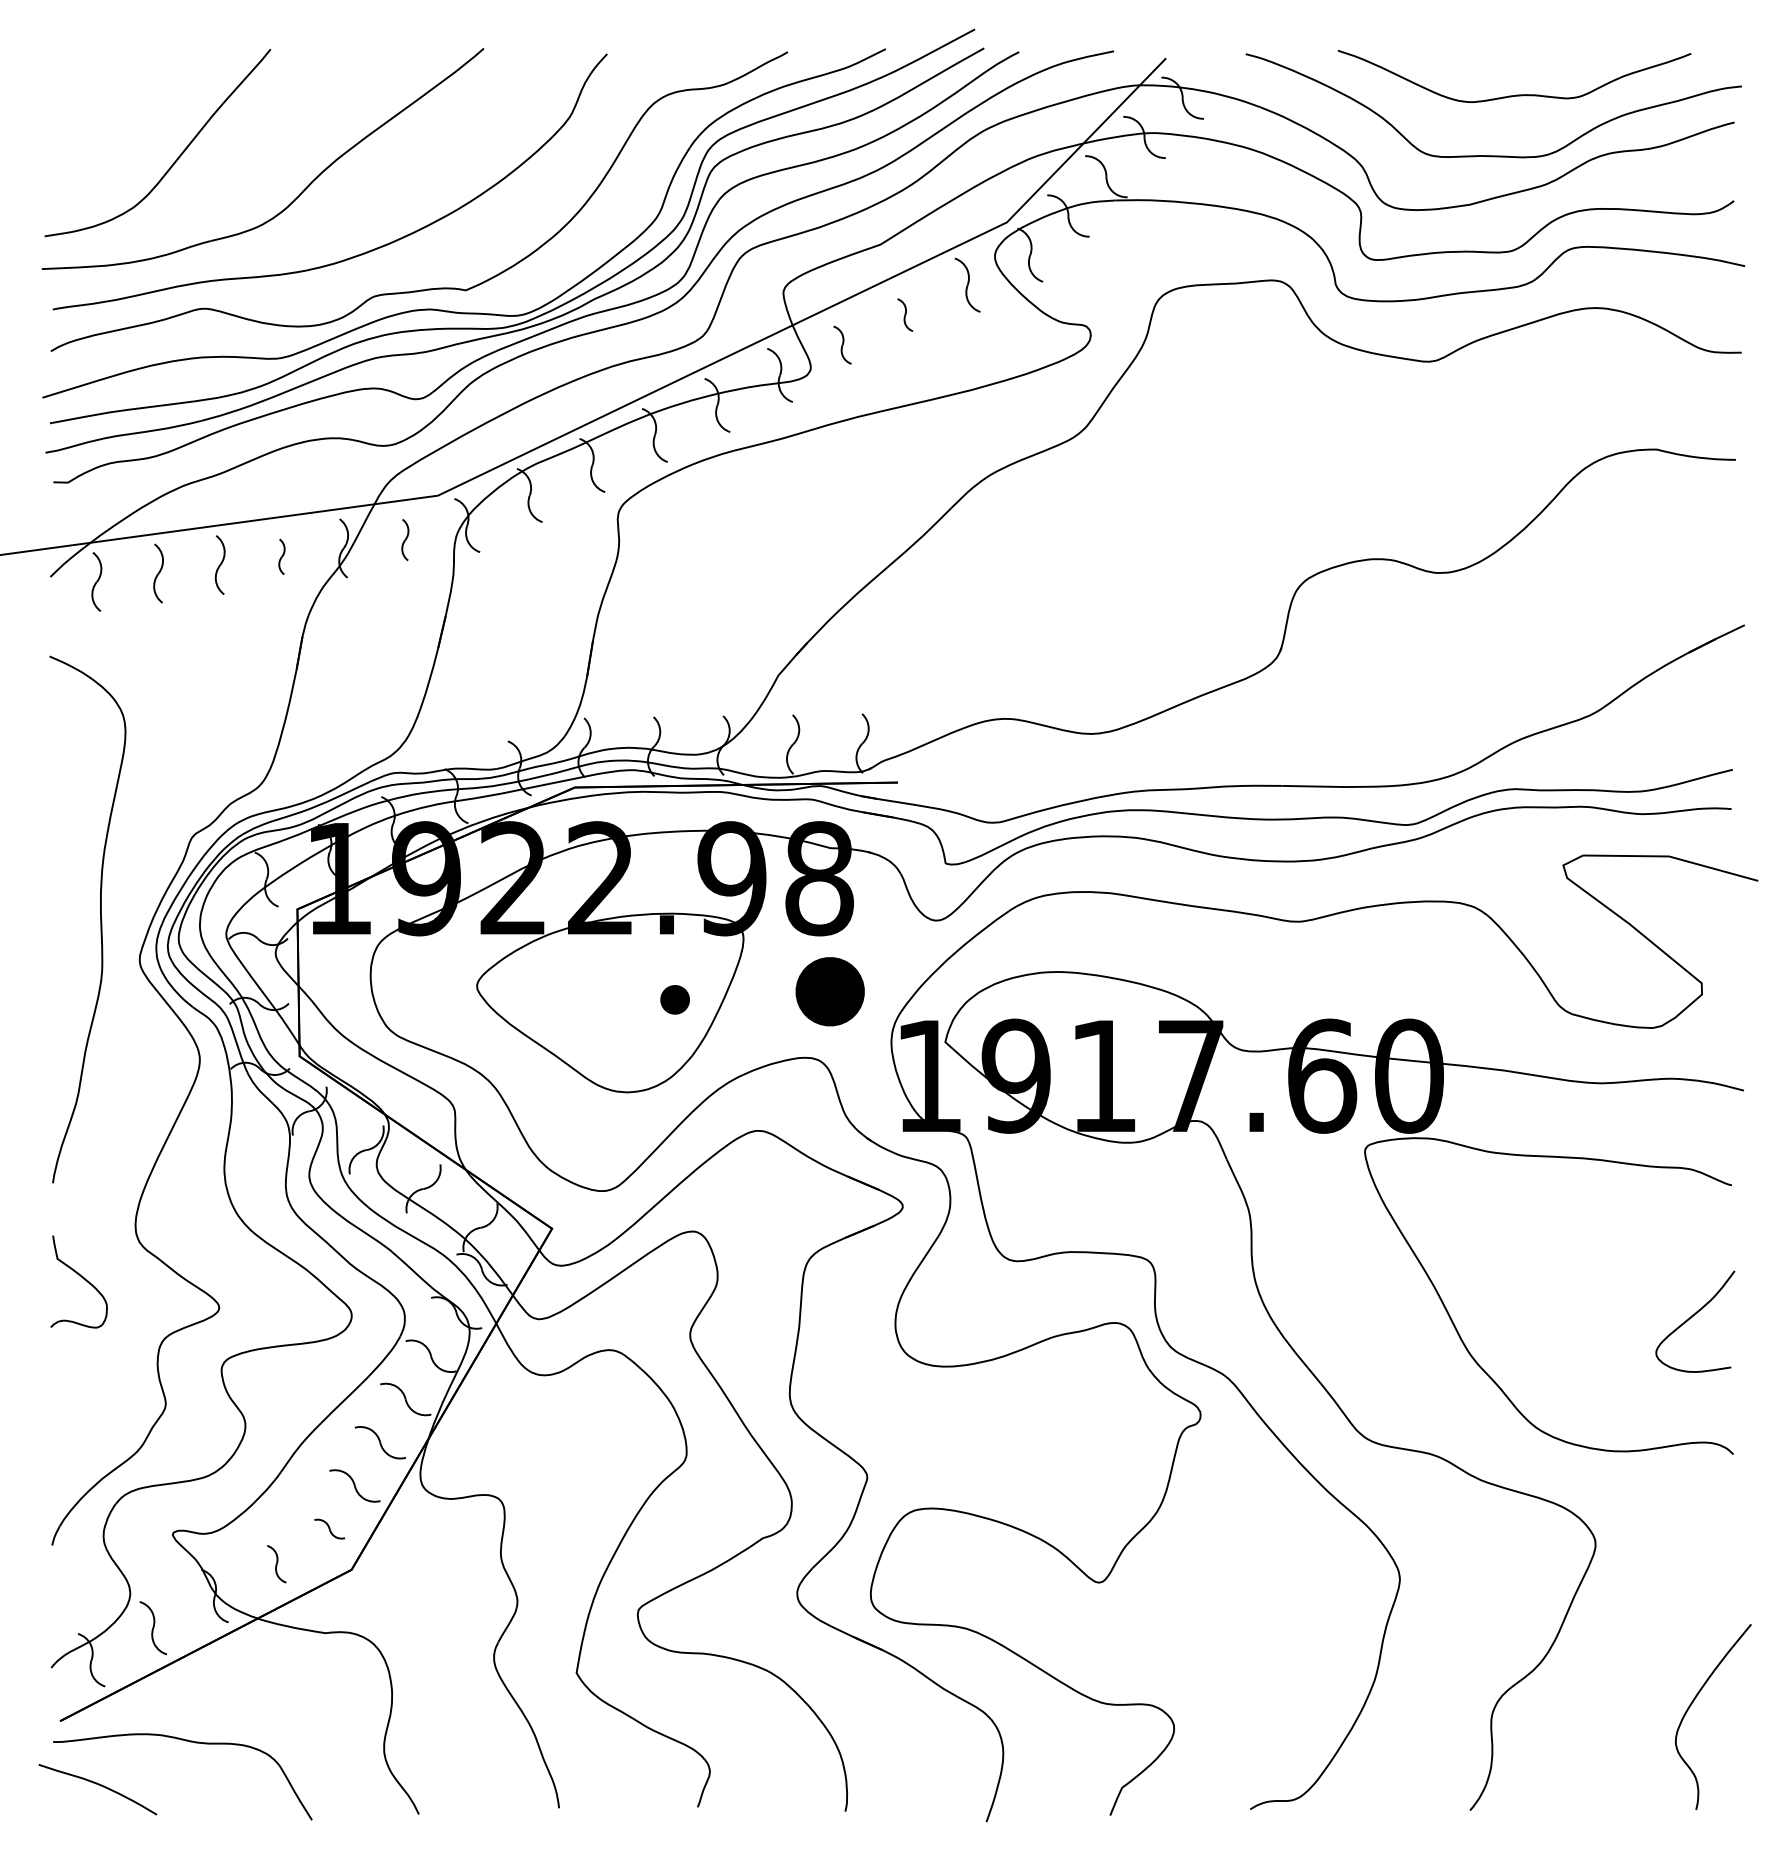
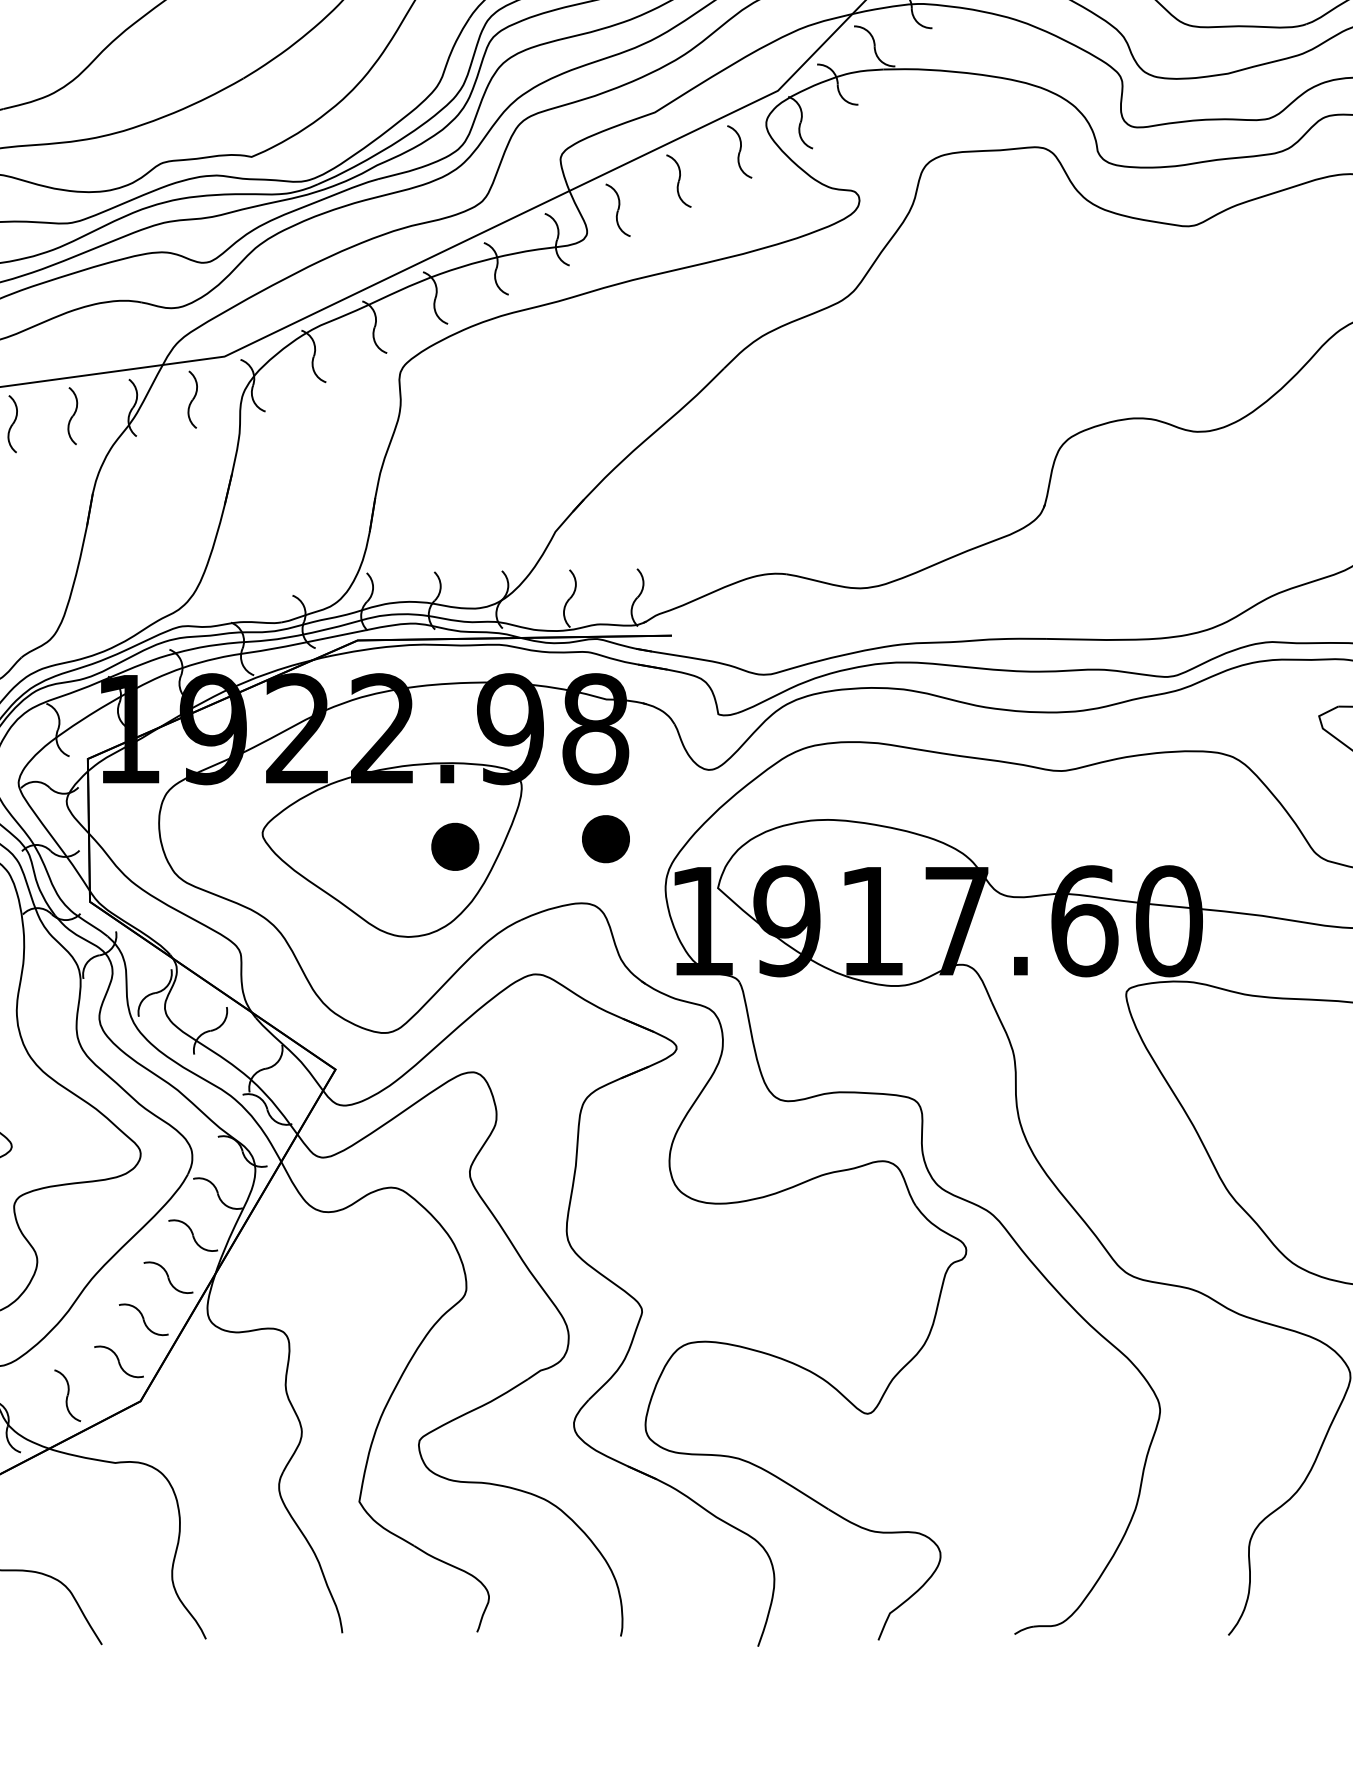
part: (905, 314) -> (679, 180), size x1.67
part: (842, 344) -> (617, 209), size x1.43
part: (405, 539) -> (192, 399), size x1.43
part: (281, 556) -> (72, 415), size x1.67
part: (829, 991) -> (605, 838), size x0.71
part: (674, 999) -> (454, 846), size x1.67
part: (329, 1528) -> (119, 1361), size x1.67
part: (276, 1564) -> (67, 1396), size x1.43

